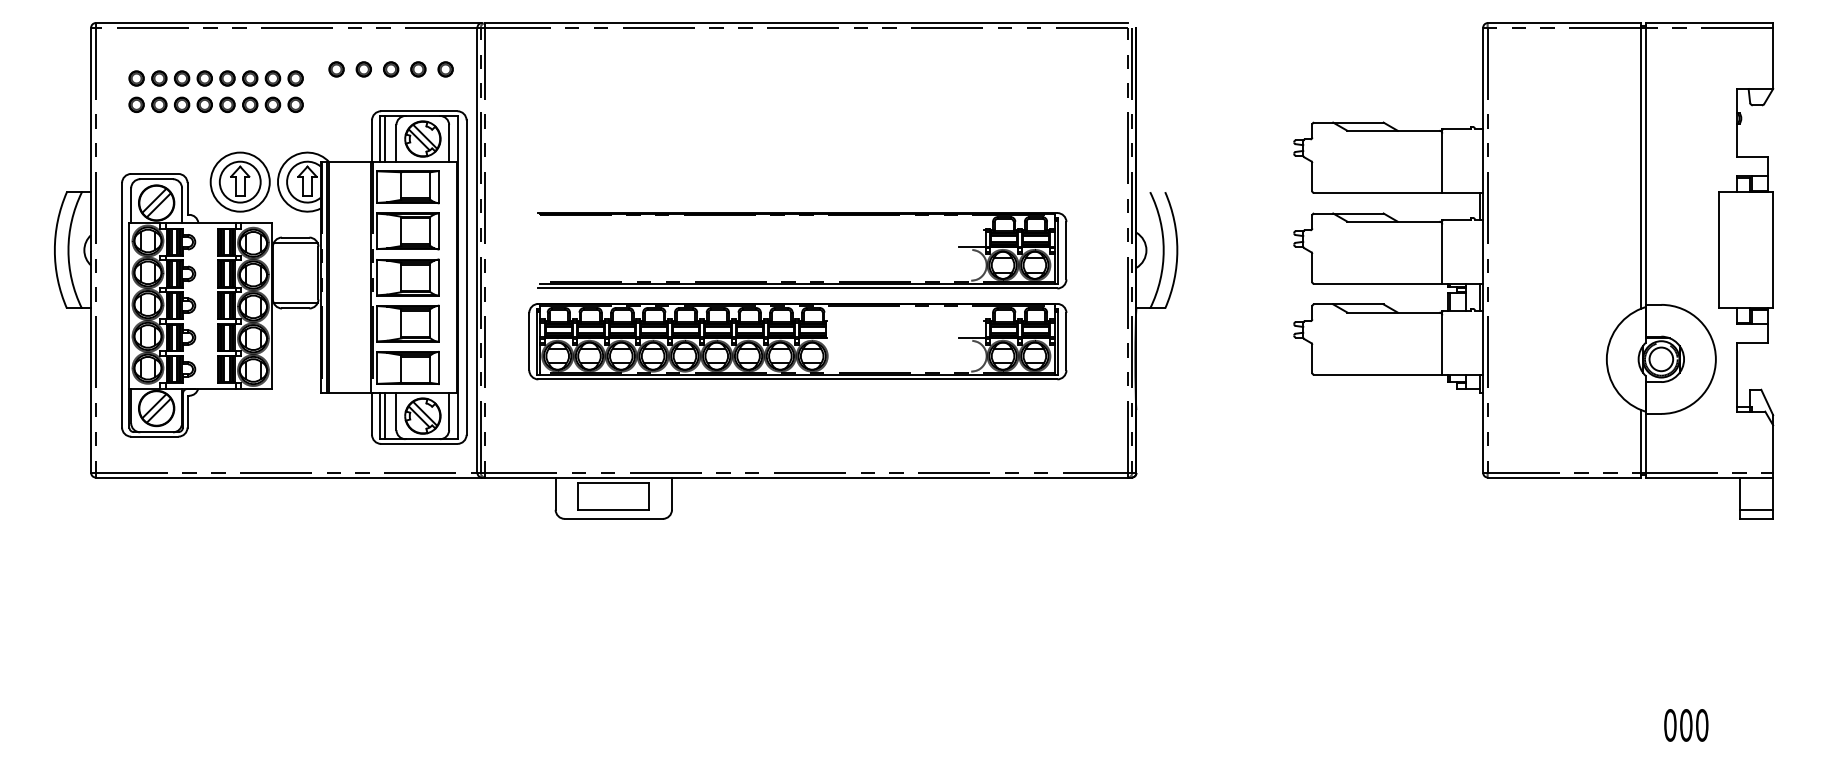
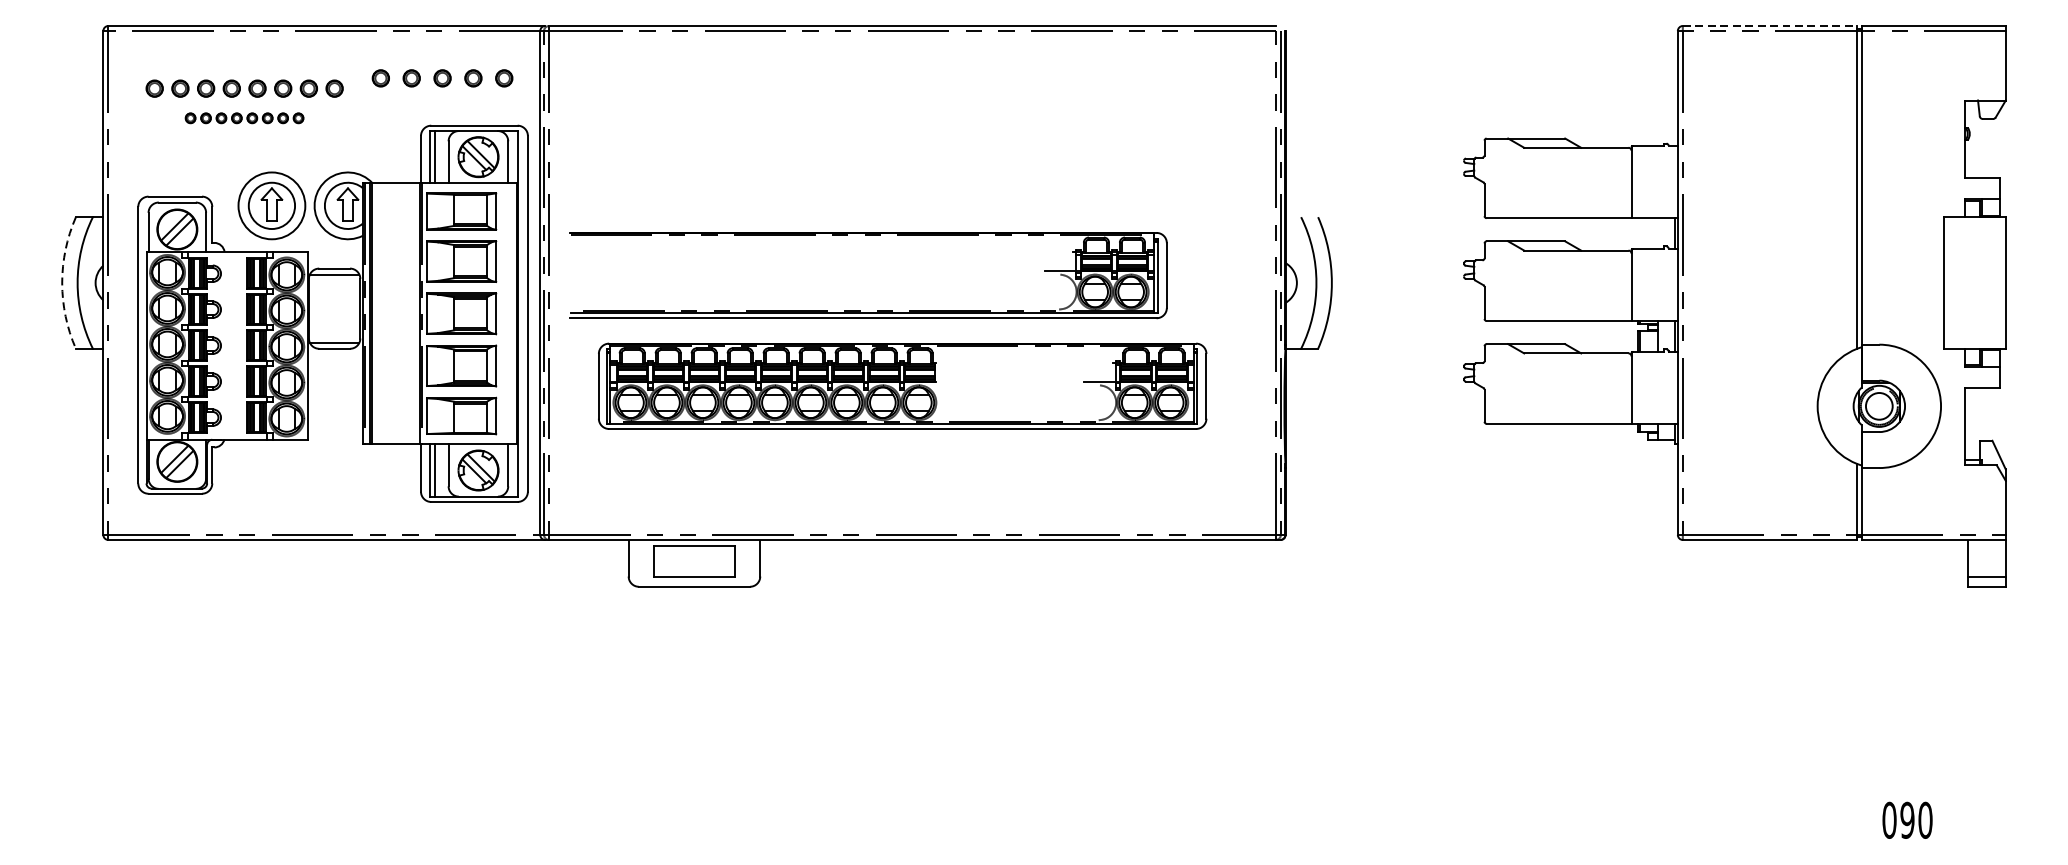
line: (1564, 23) -> (1769, 26), solid -> dashed
part: (215, 104) -> (243, 118), size x0.6
arc: (54, 250) -> (61, 283), solid -> dashed
part: (795, 281) -> (860, 310), moved
text: (1686, 725) -> (1907, 820), 000 -> 090

